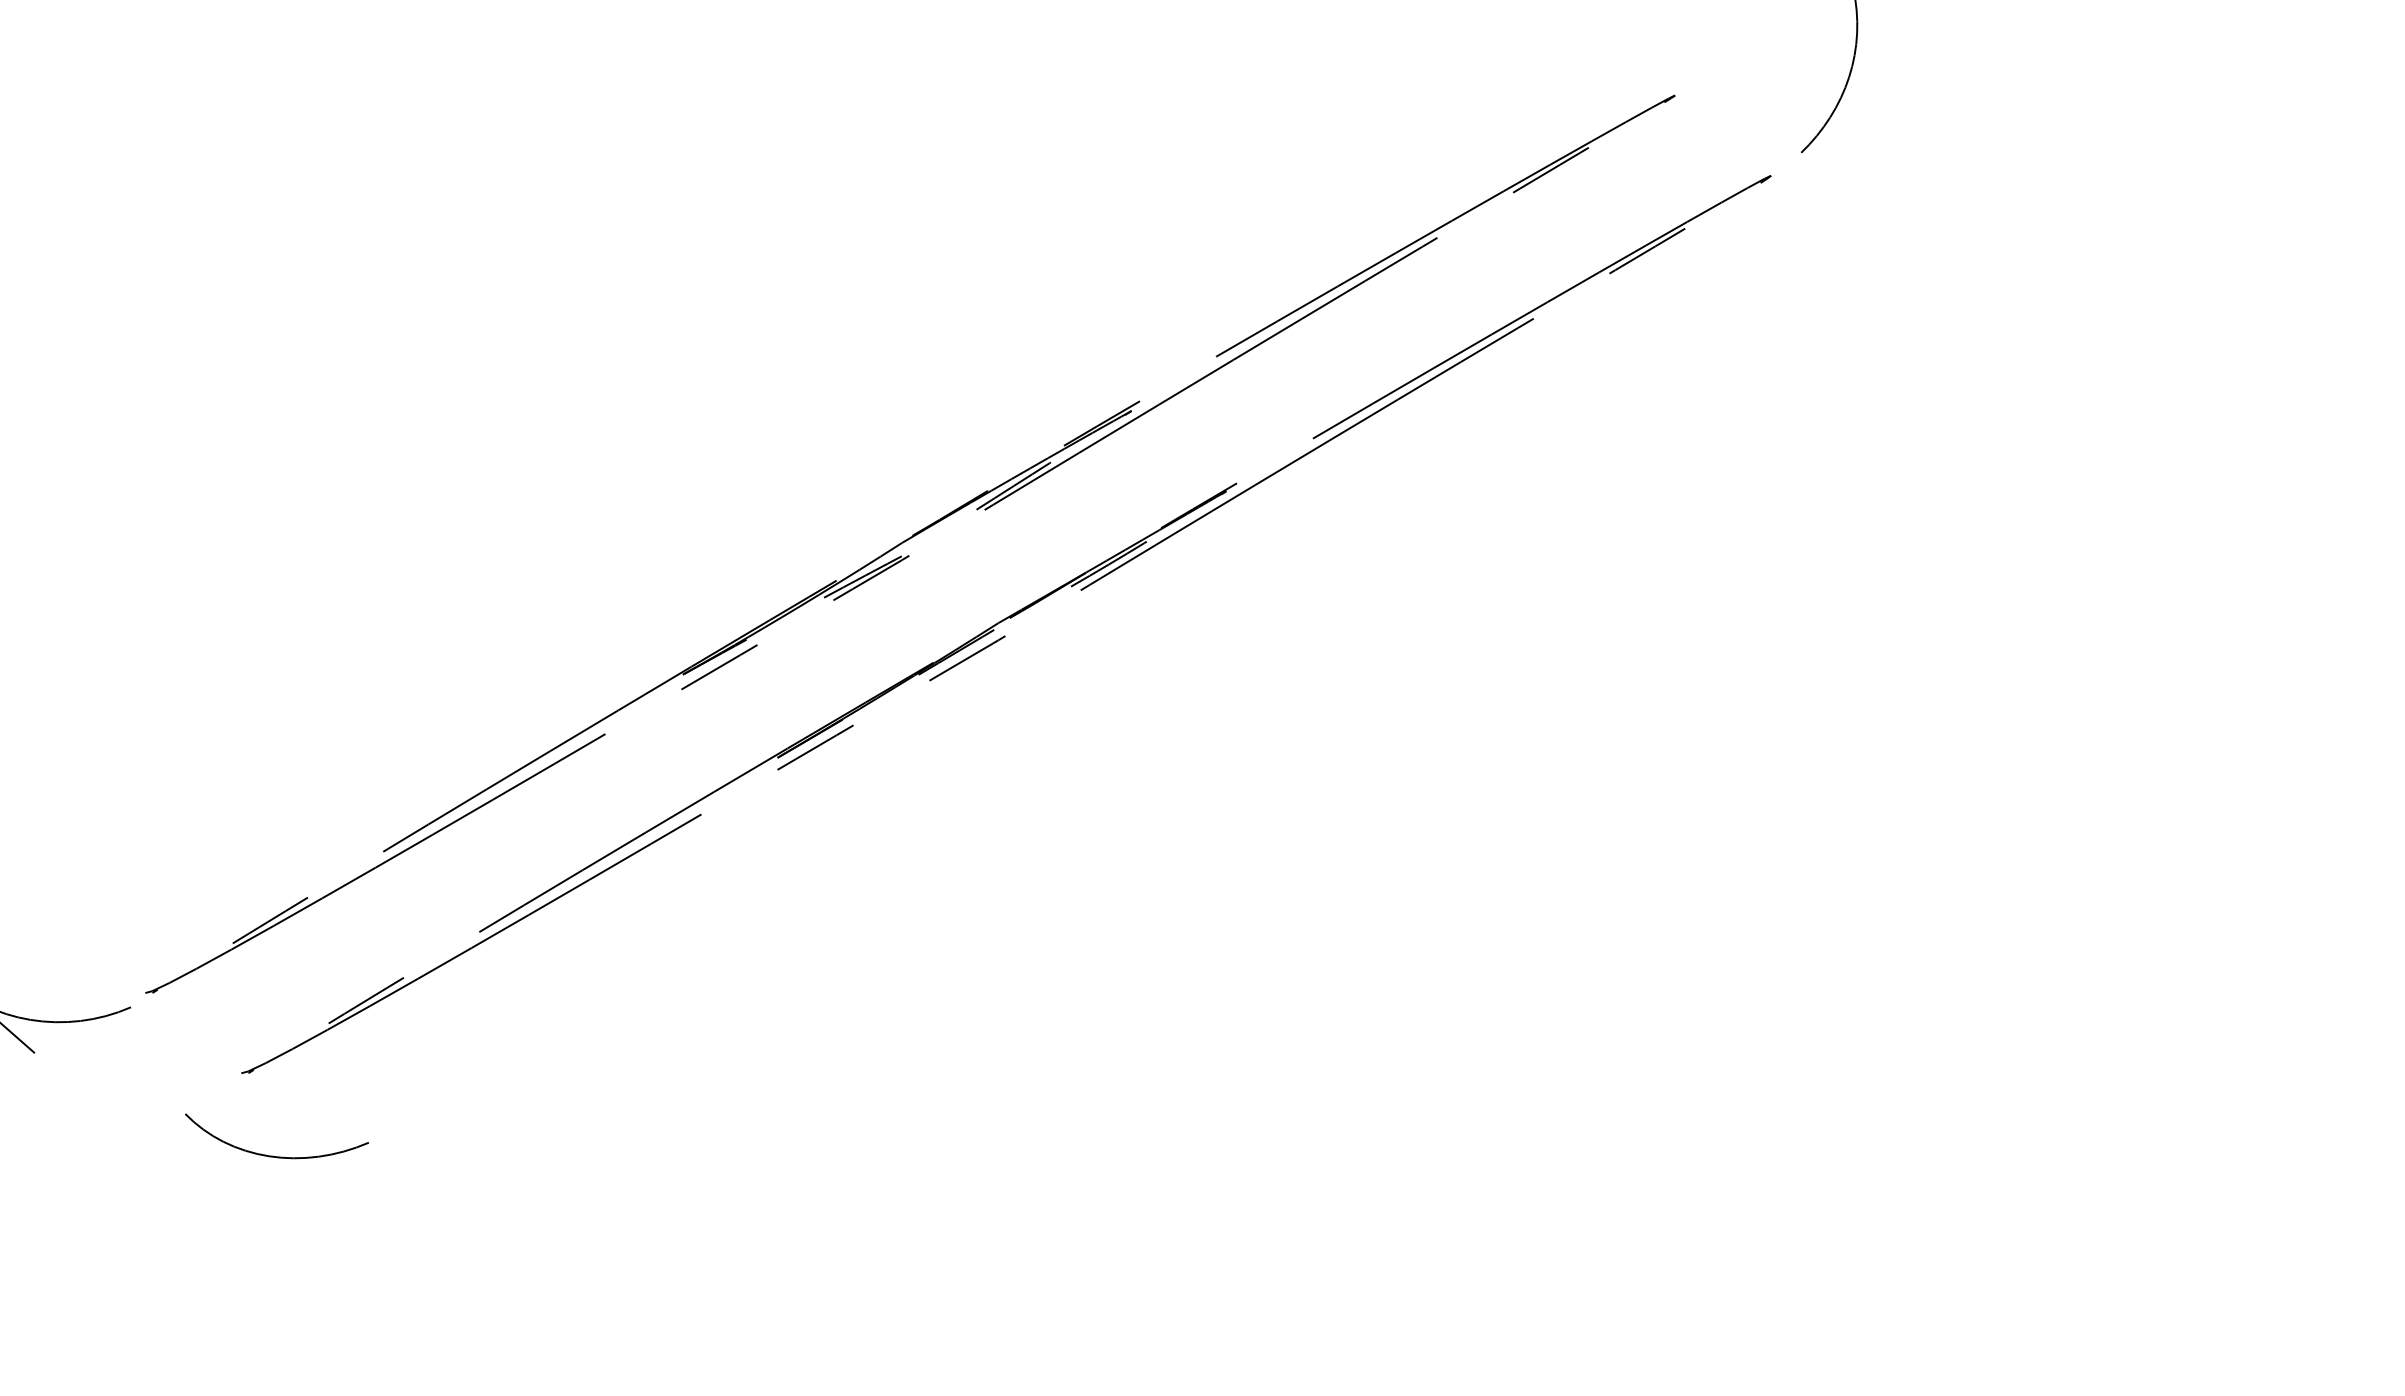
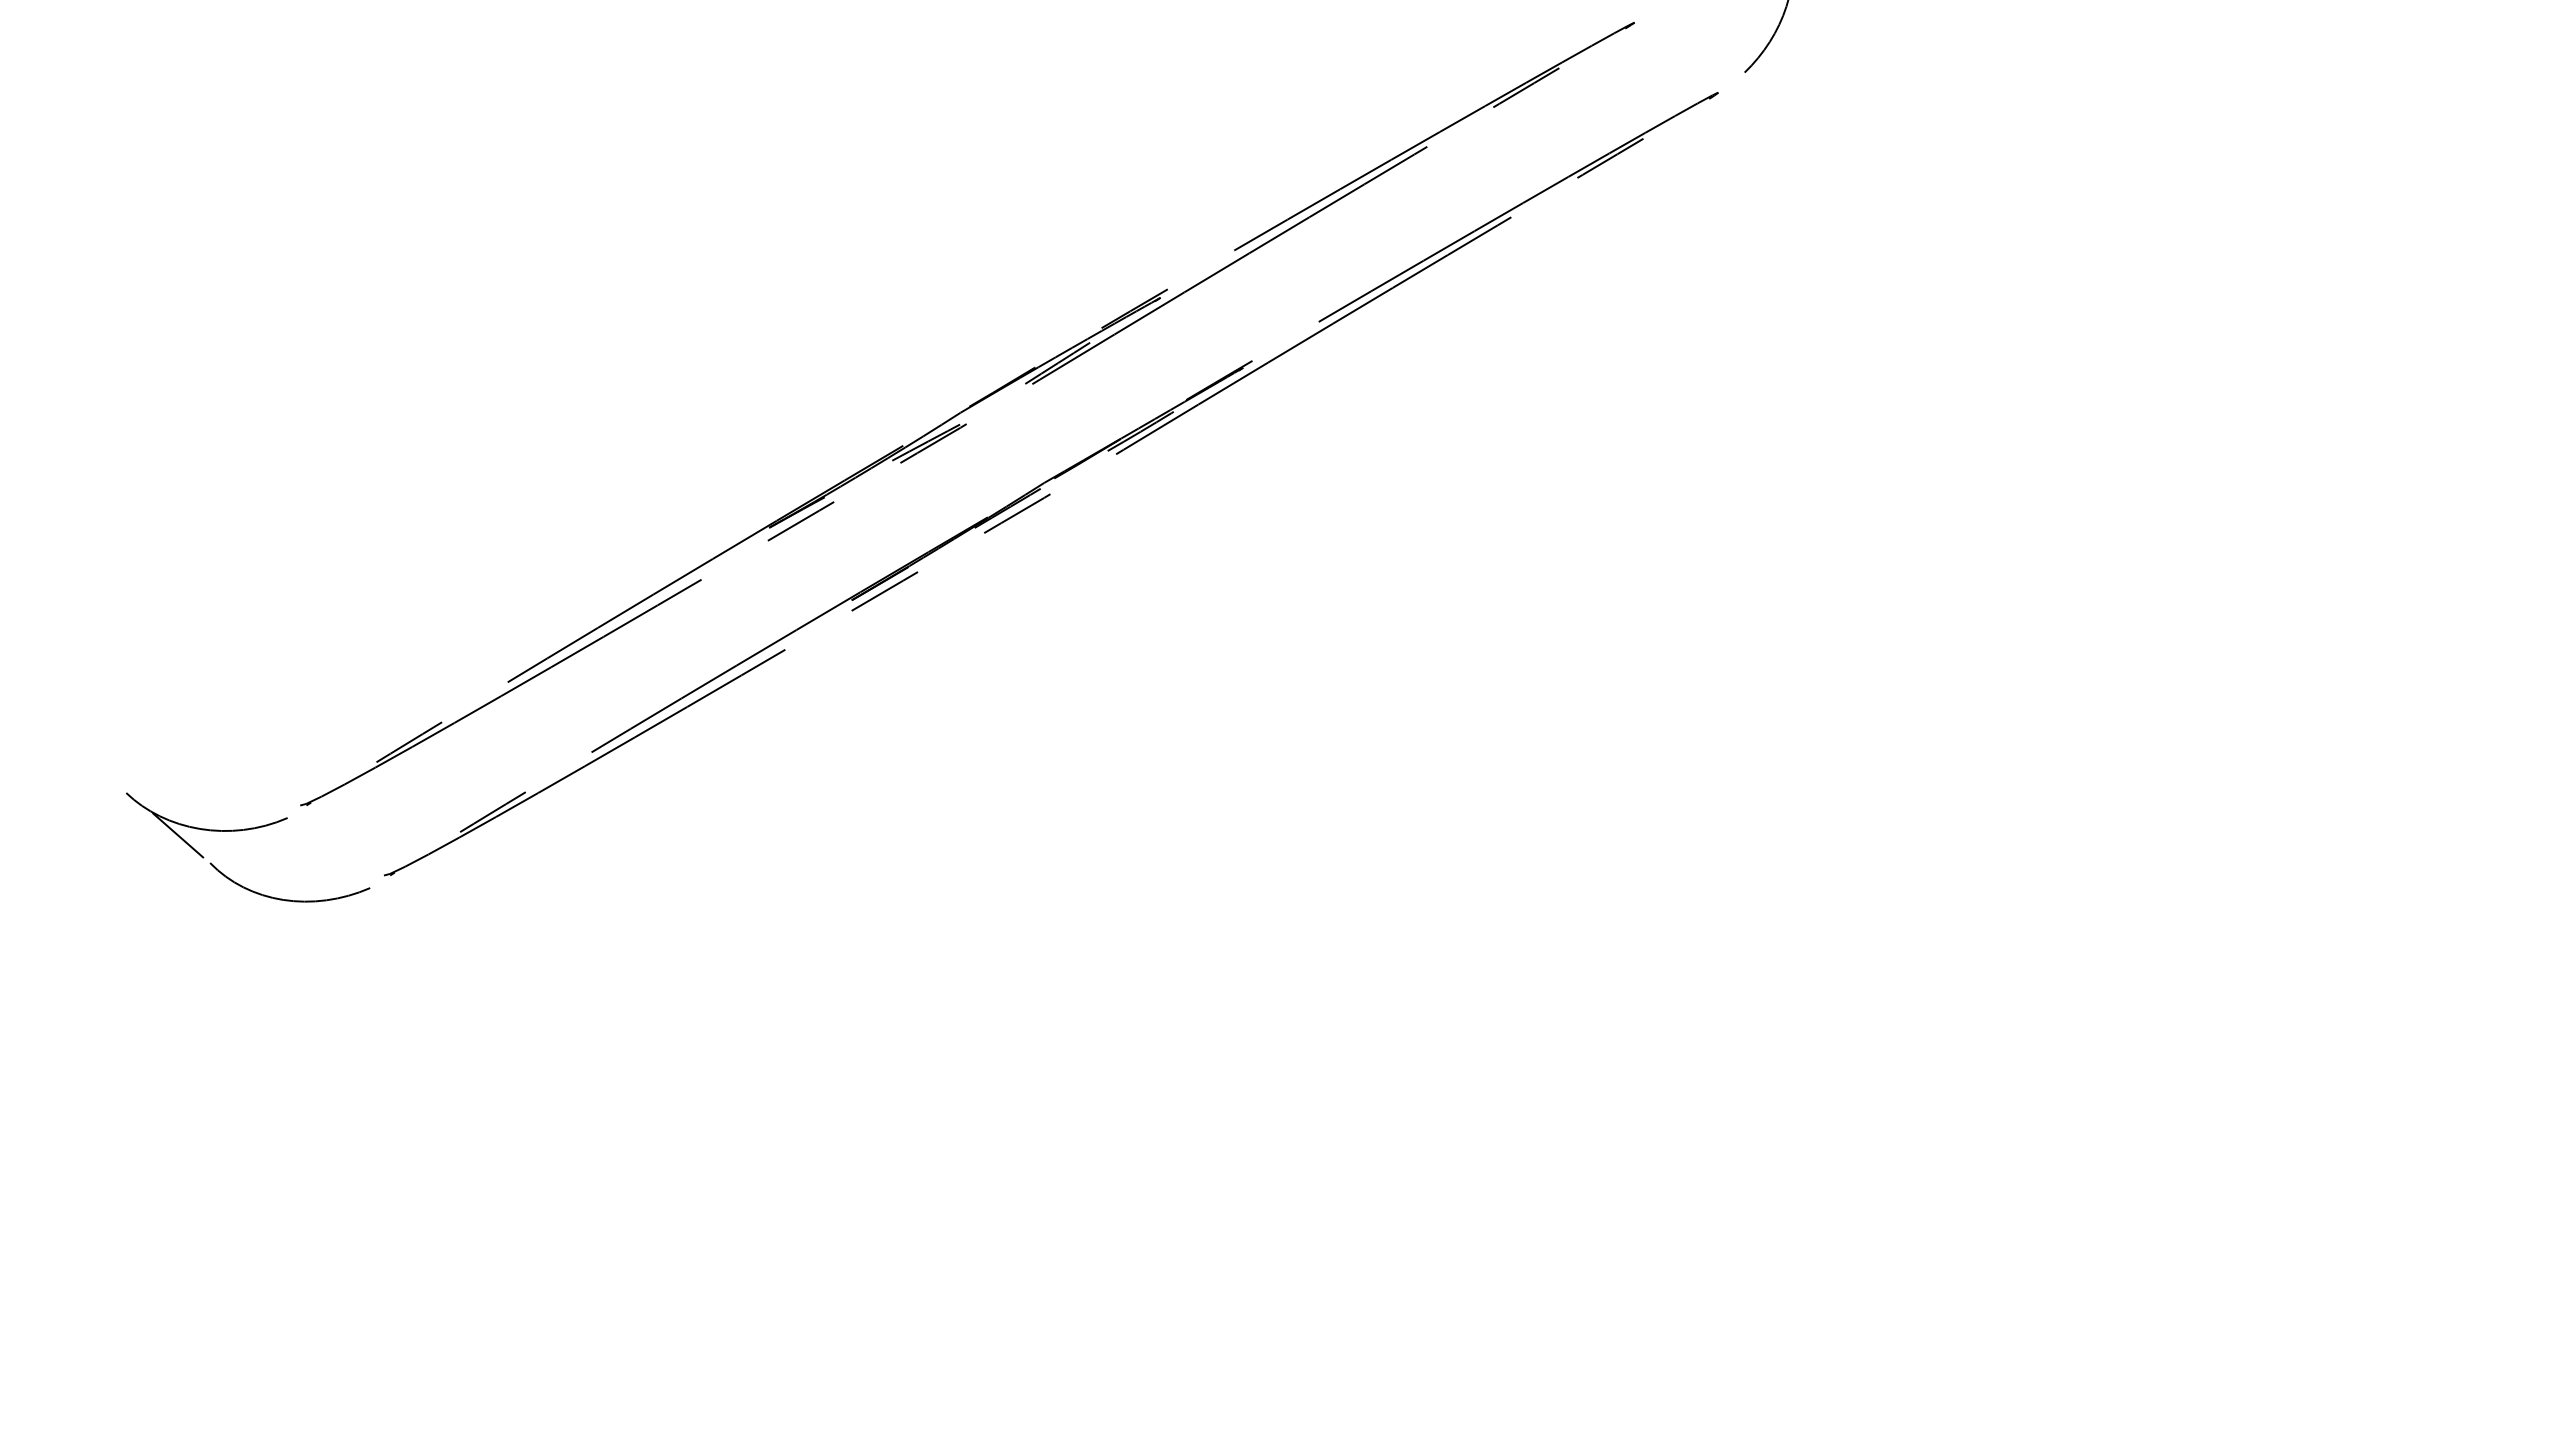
curve: (276, 1155) -> (289, 899), moved

